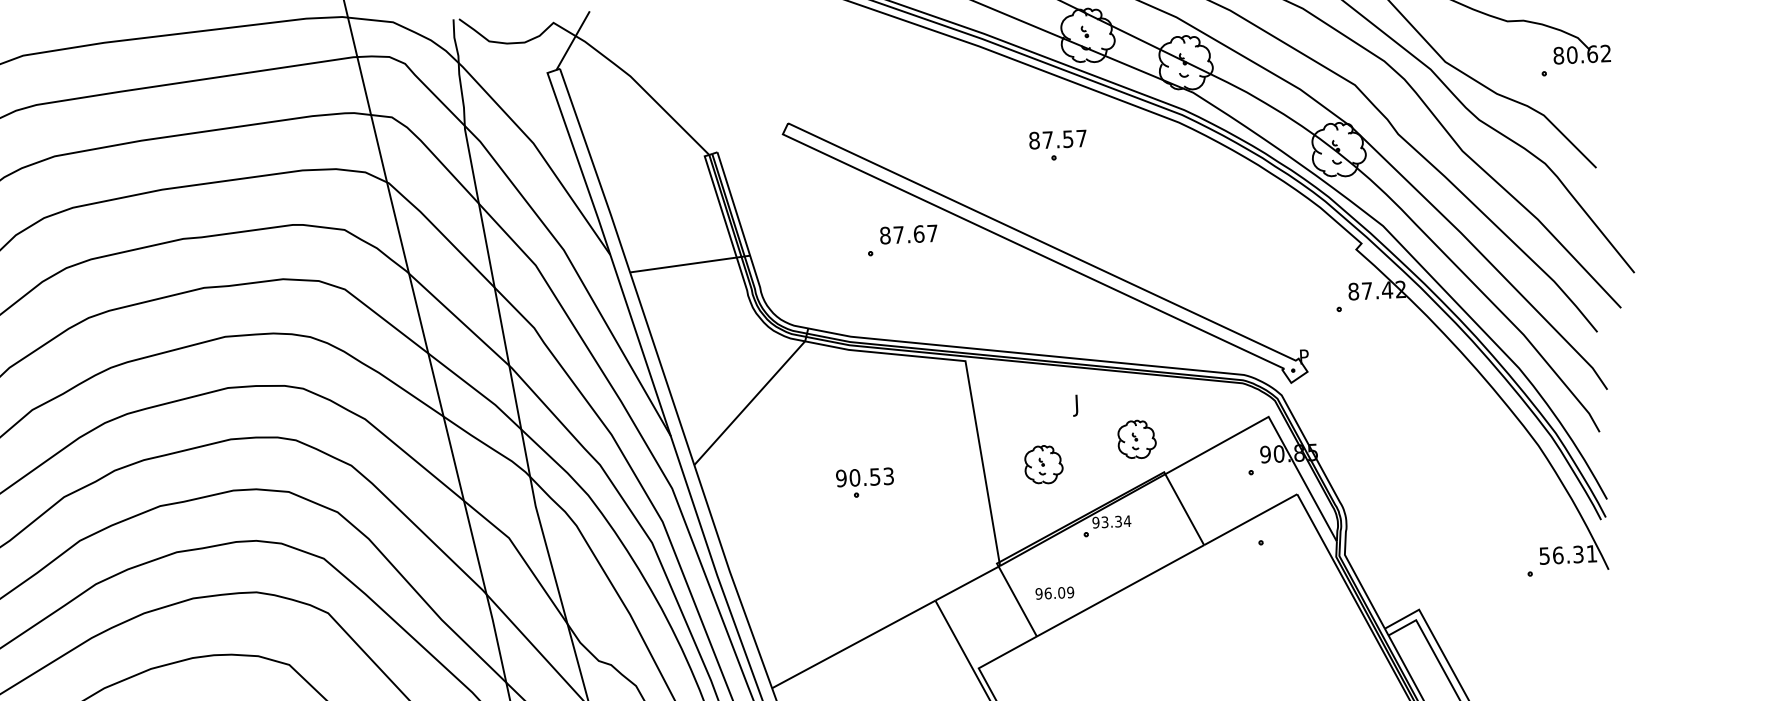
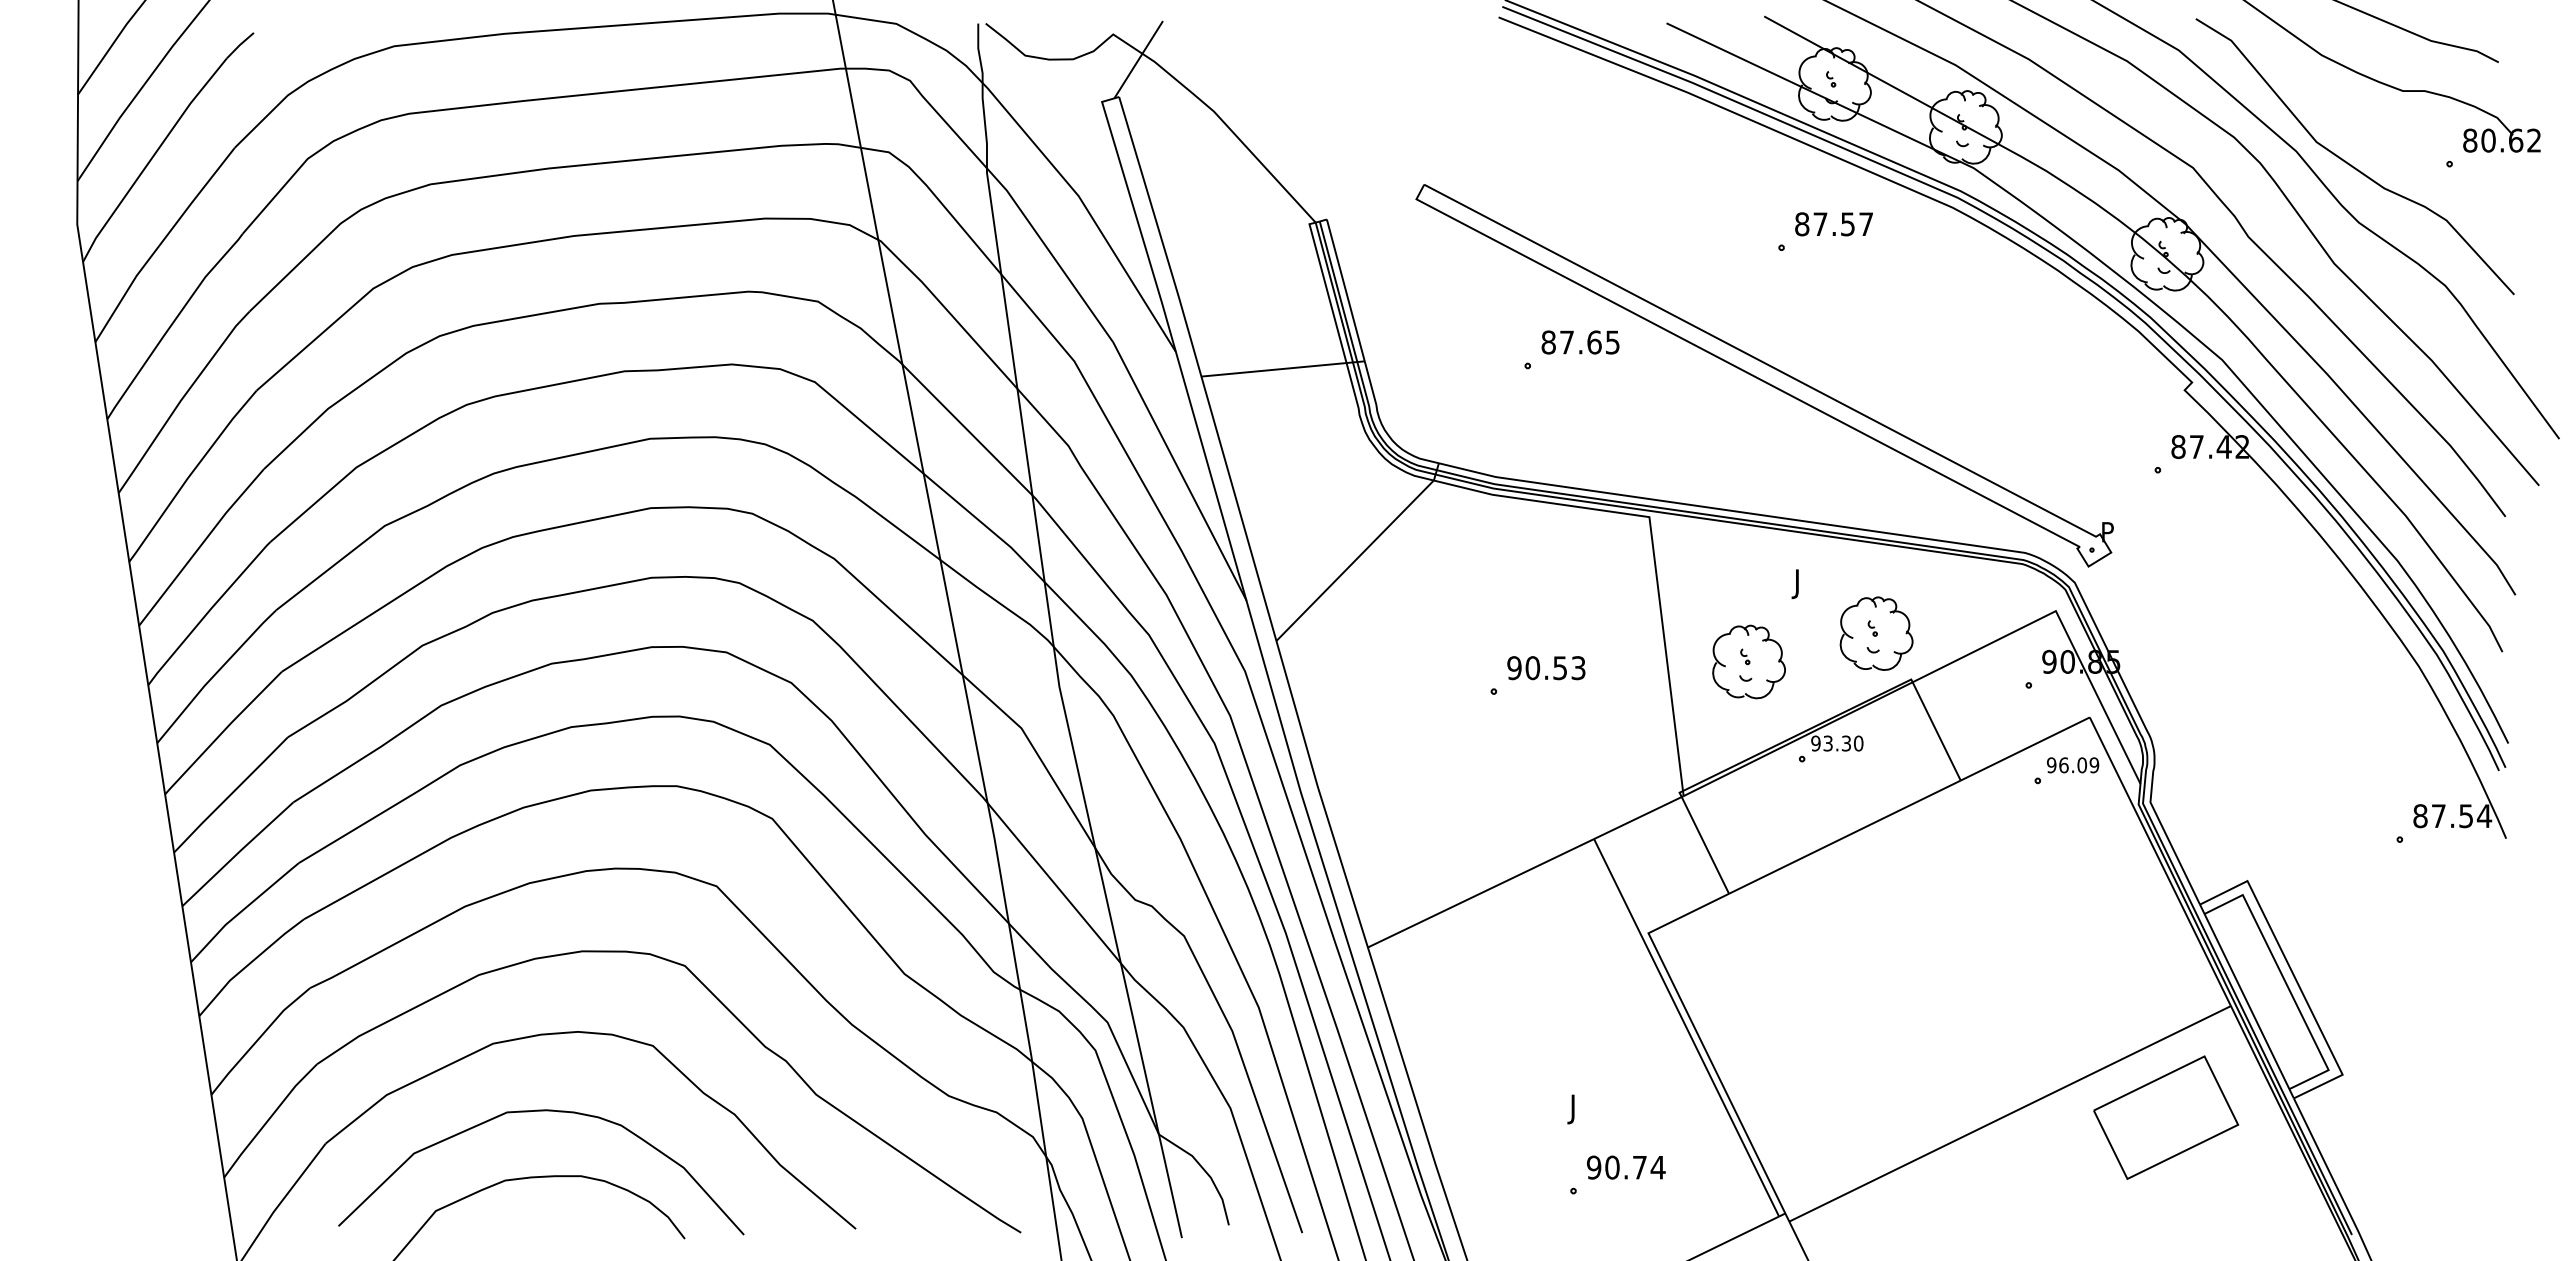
text: (1057, 139) -> (1833, 224), moved
text: (932, 233) -> (1612, 342), 87.67 -> 87.65
part: (1137, 439) -> (1876, 633), size x1.43
part: (1043, 464) -> (1748, 661), size x1.43
text: (865, 477) -> (1546, 668), moved
text: (1127, 521) -> (1858, 743), 93.34 -> 93.30
text: (1568, 555) -> (2452, 816), 56.31 -> 87.54
text: (1055, 593) -> (2073, 765), moved

